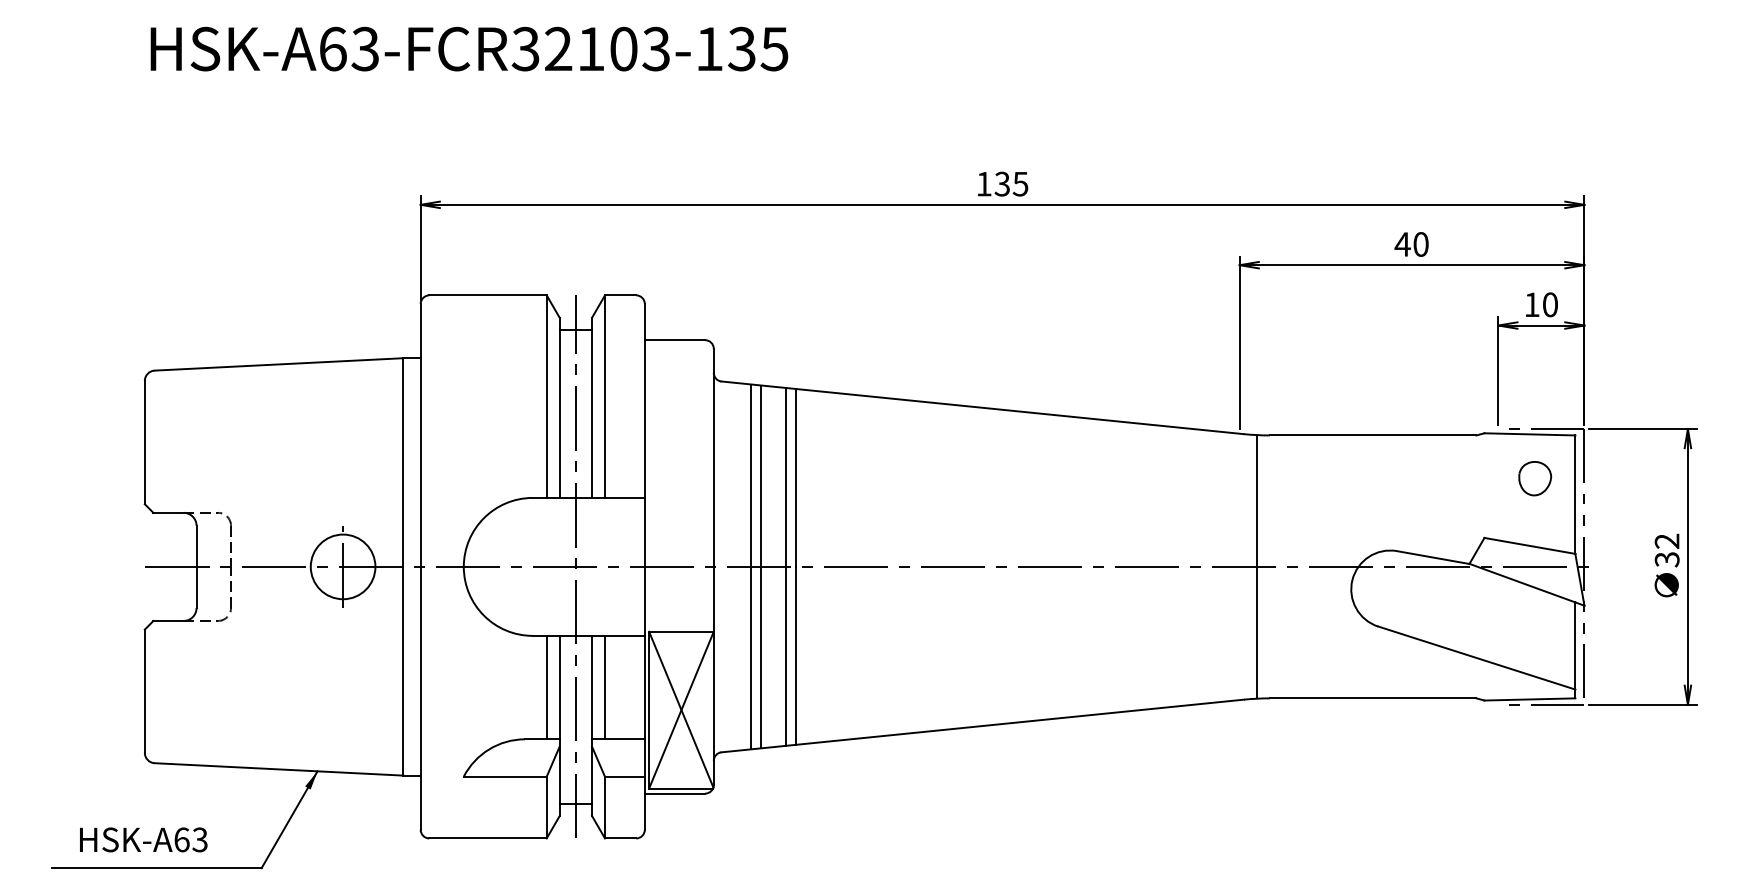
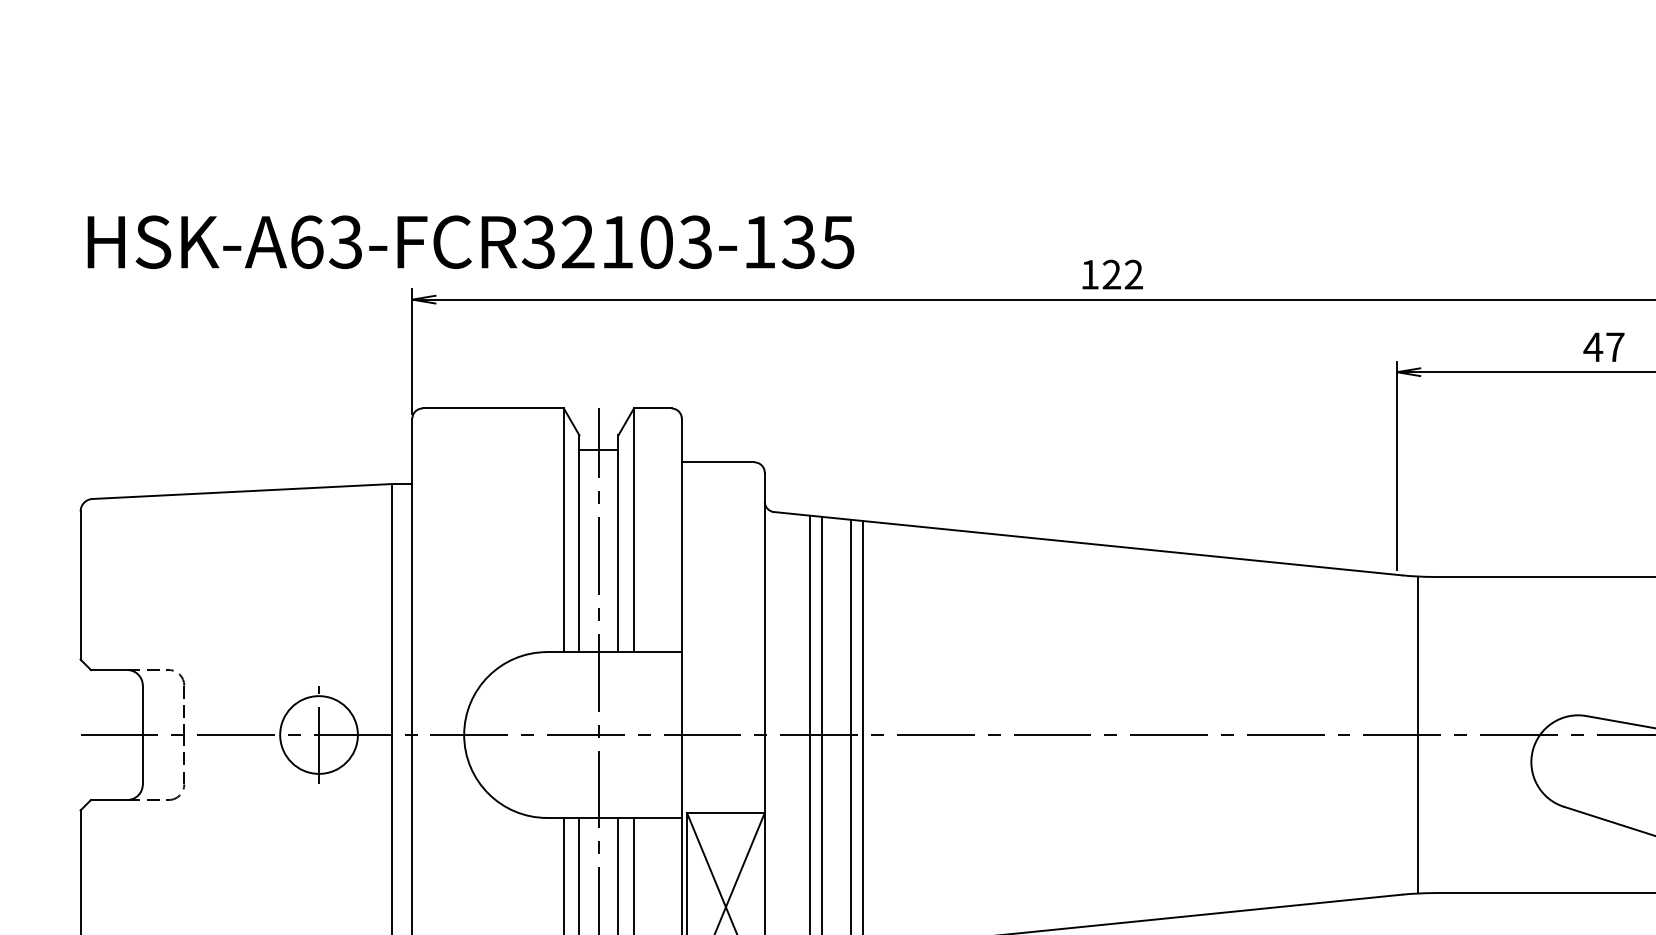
text: (469, 48) -> (471, 241), moved
text: (1011, 183) -> (1122, 273), 135 -> 122
text: (1420, 244) -> (1614, 347), 40 -> 47

